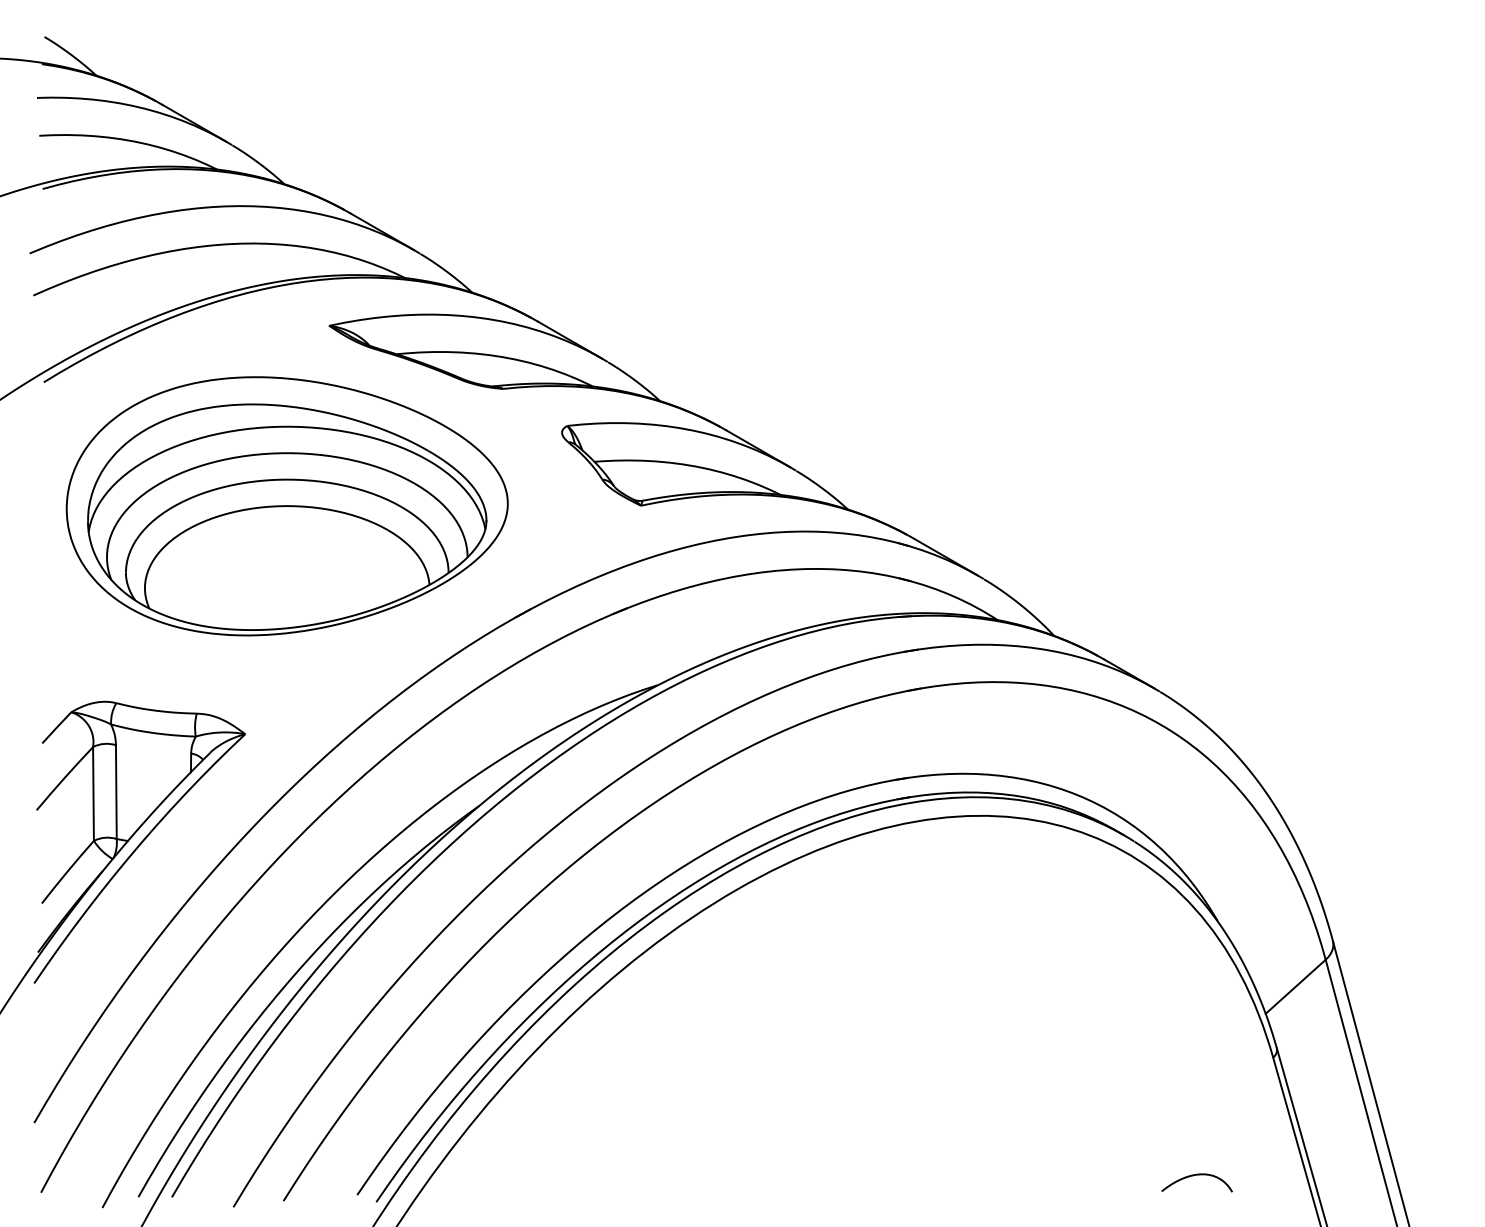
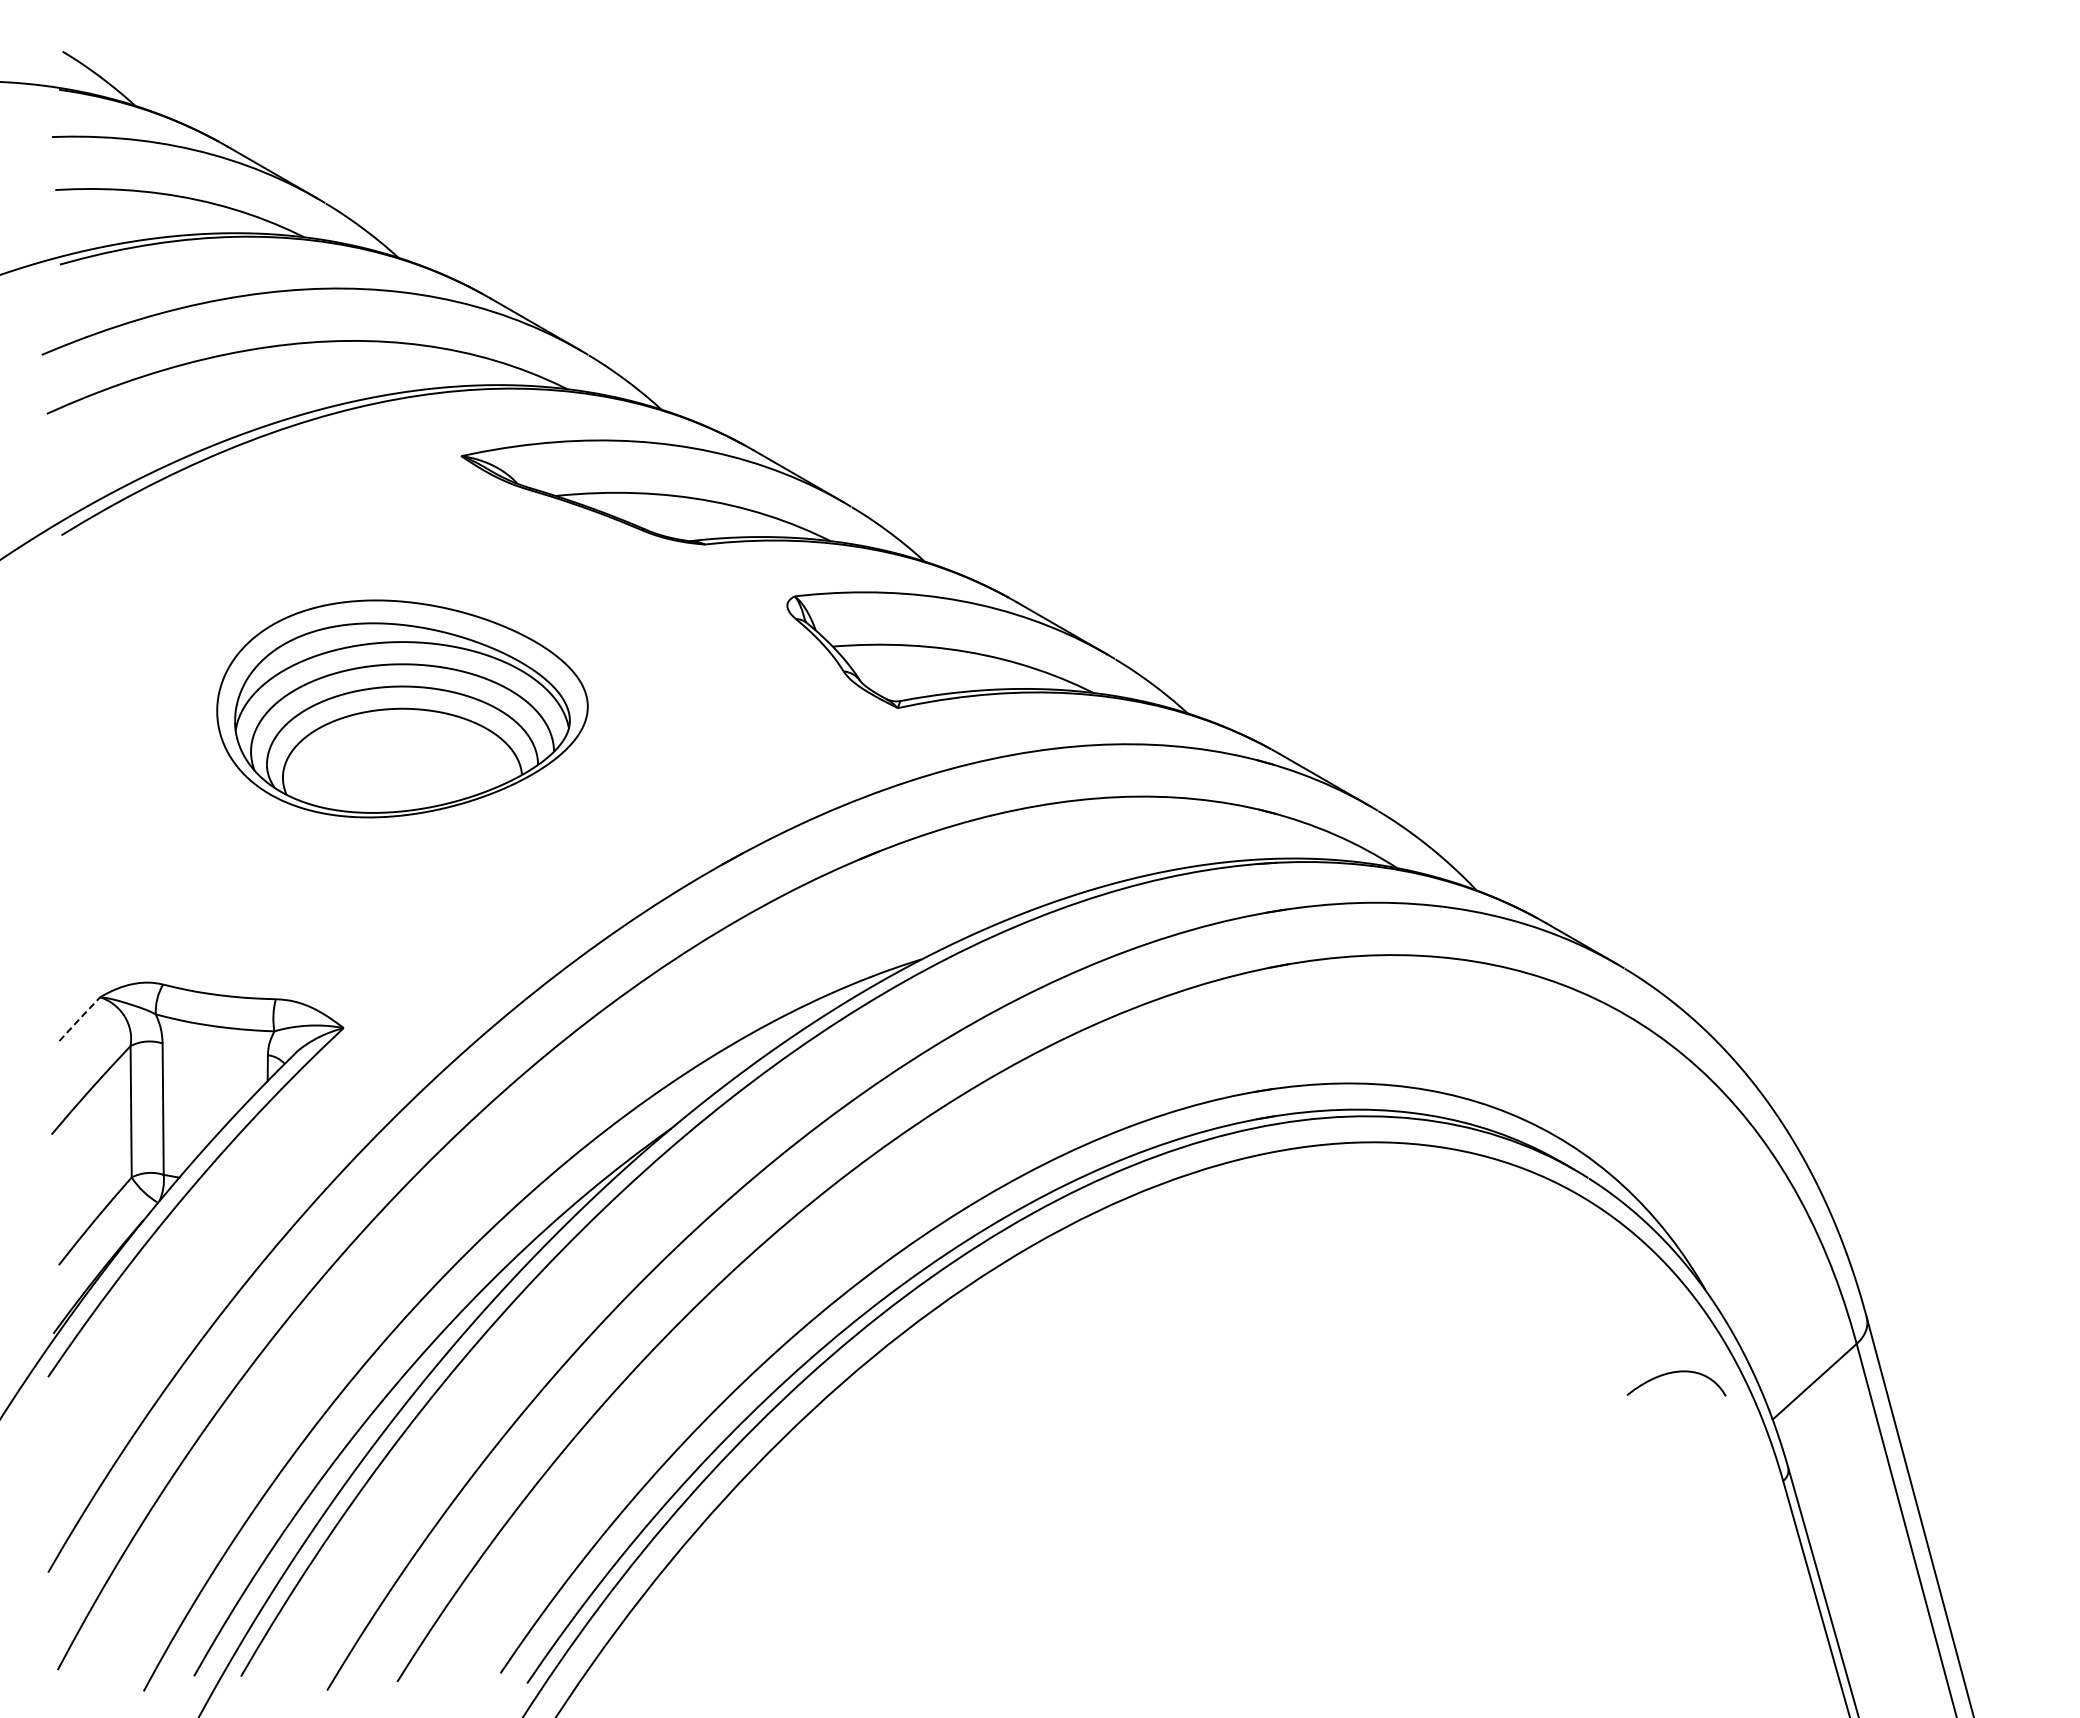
part: (287, 506) -> (402, 708), size x0.6
line: (56, 727) -> (79, 1018), solid -> dashed
curve: (1194, 1175) -> (1673, 1373), moved

